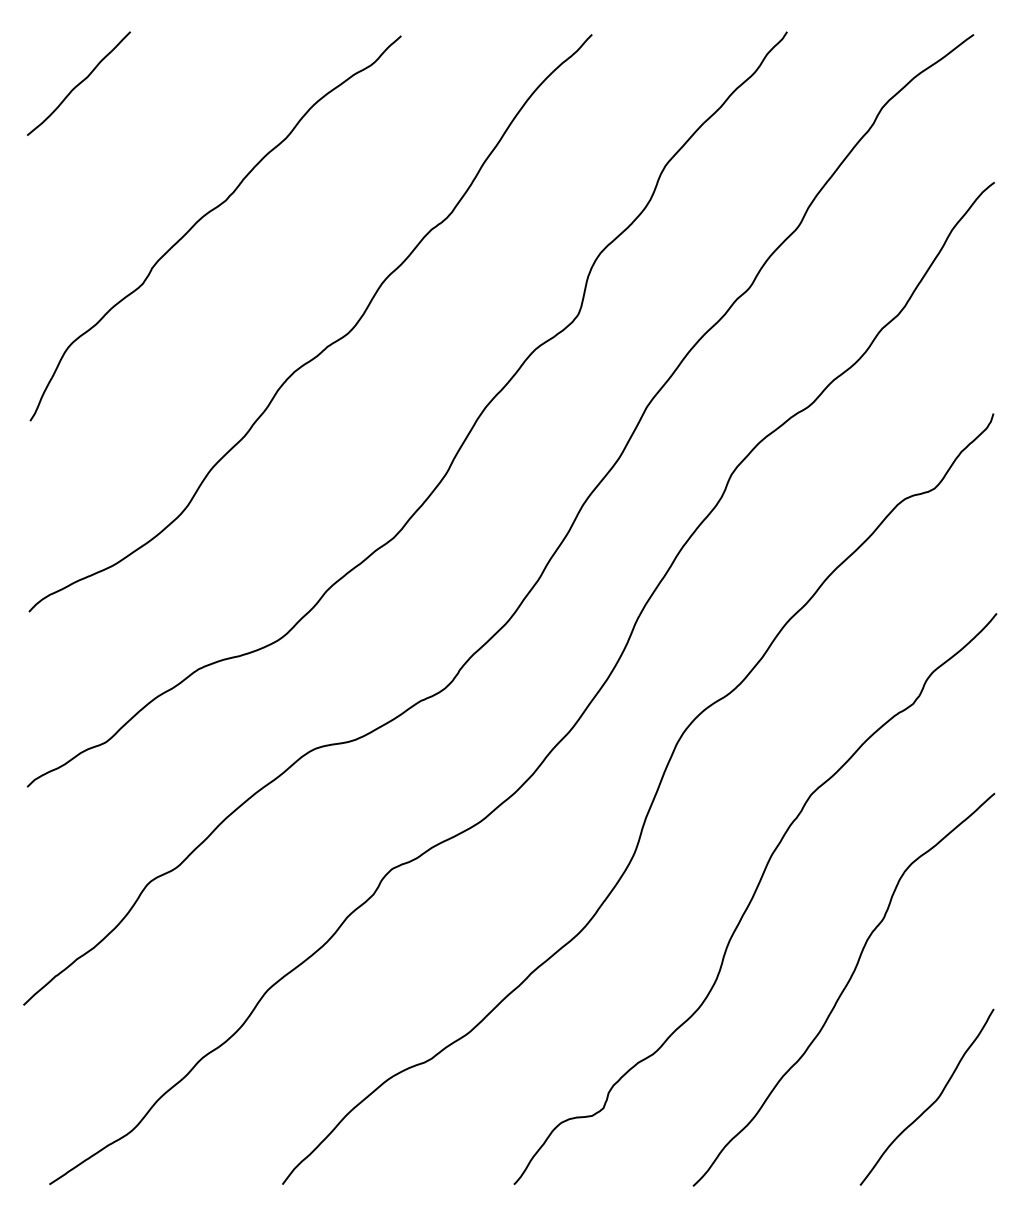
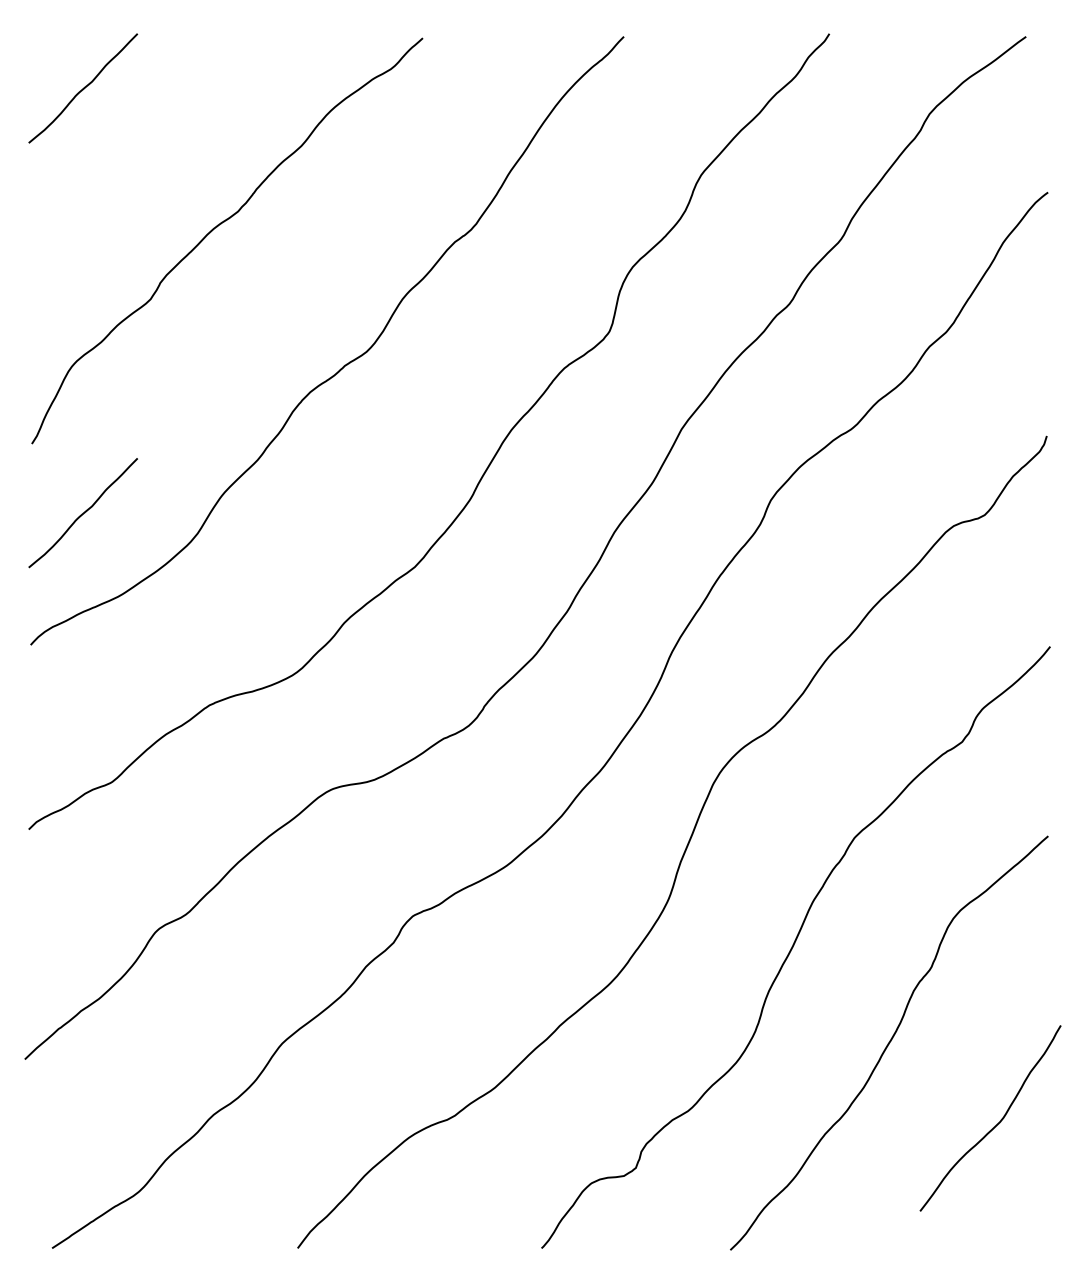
curve: (78, 486) -> (82, 512), added
curve: (932, 1102) -> (996, 1123), moved

